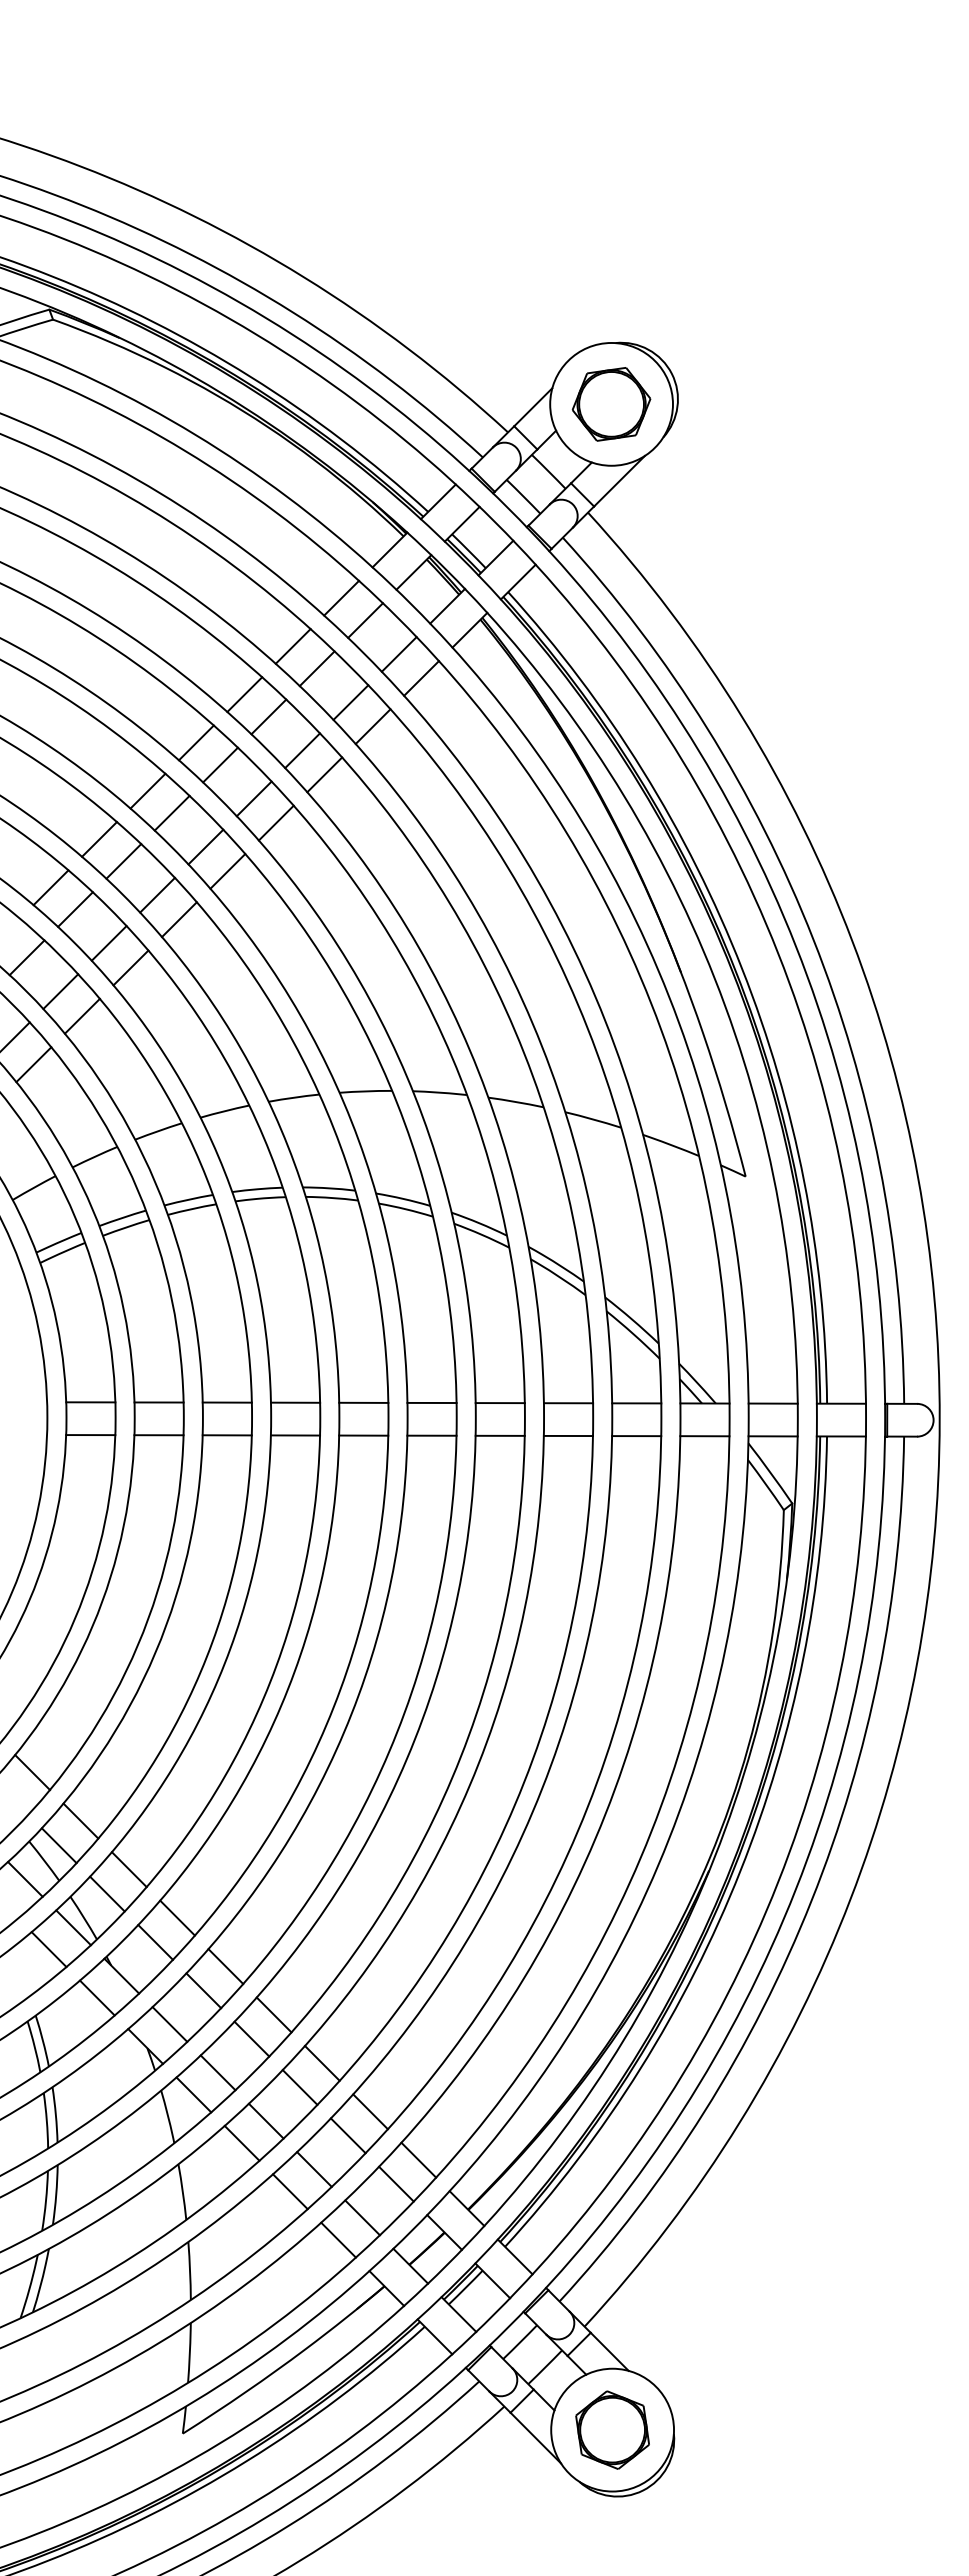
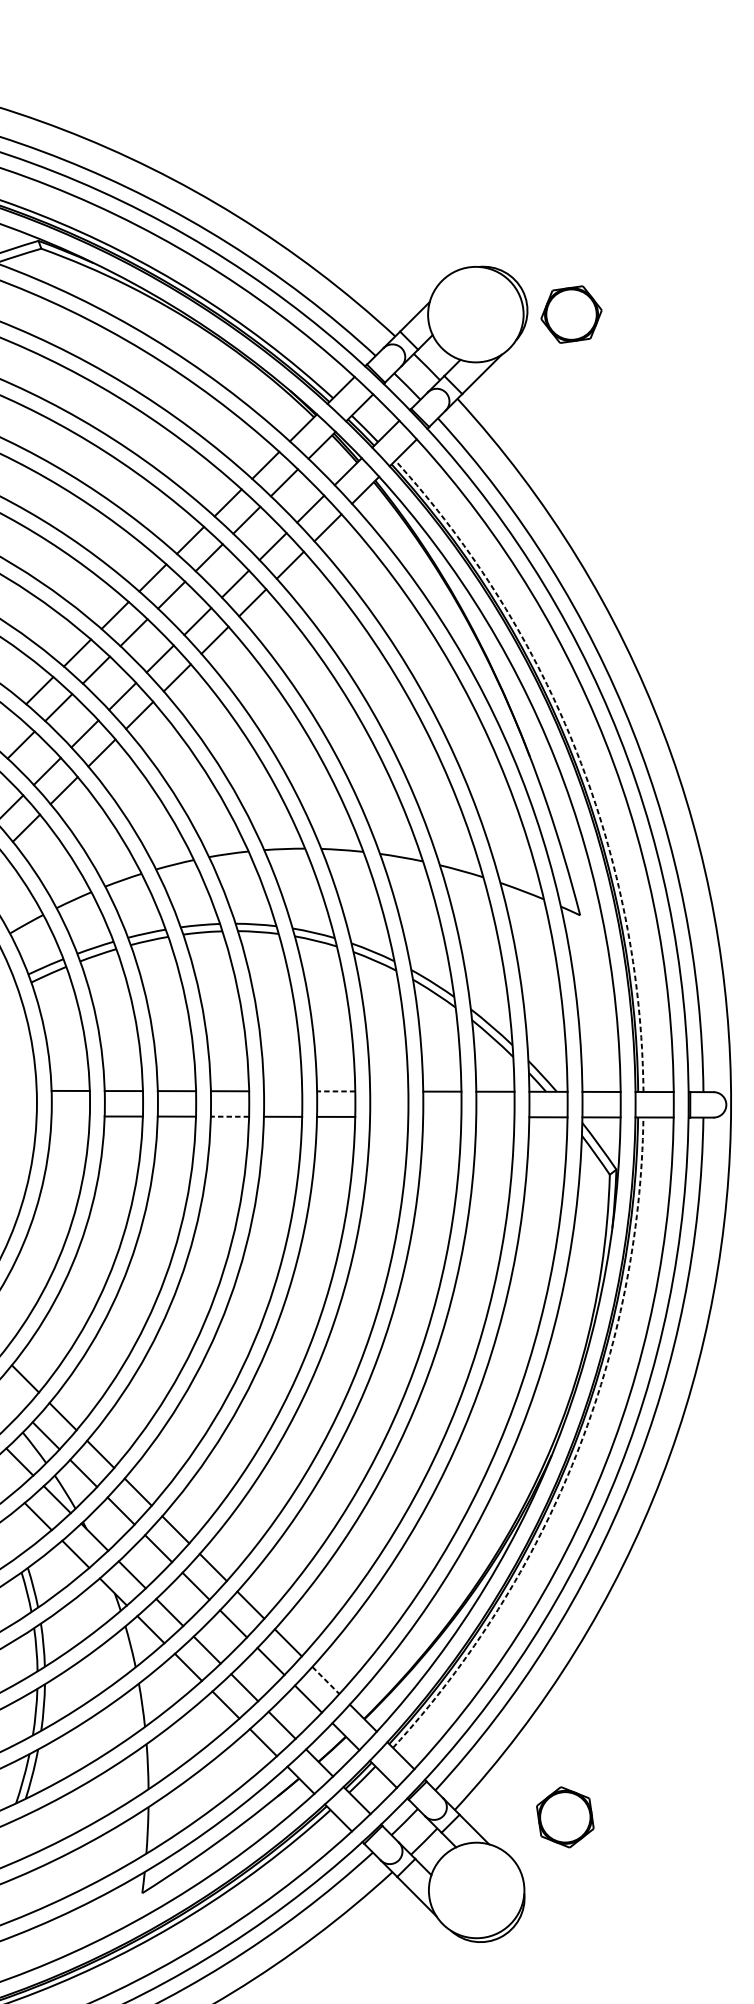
part: (611, 404) -> (571, 314), moved
arc: (742, 968) -> (577, 753), solid -> dashed
line: (363, 1402) -> (282, 1091), removed
line: (432, 1402) -> (336, 1091), solid -> dashed
line: (499, 1403) -> (388, 1091), removed
line: (90, 1435) -> (70, 1116), removed
line: (295, 1435) -> (229, 1116), solid -> dashed
line: (499, 1435) -> (388, 1116), removed
line: (568, 1435) -> (442, 1116), removed
line: (636, 1436) -> (495, 1117), removed
arc: (740, 1871) -> (576, 1455), solid -> dashed
line: (418, 2160) -> (325, 1680), solid -> dashed
part: (612, 2429) -> (565, 1816), moved

